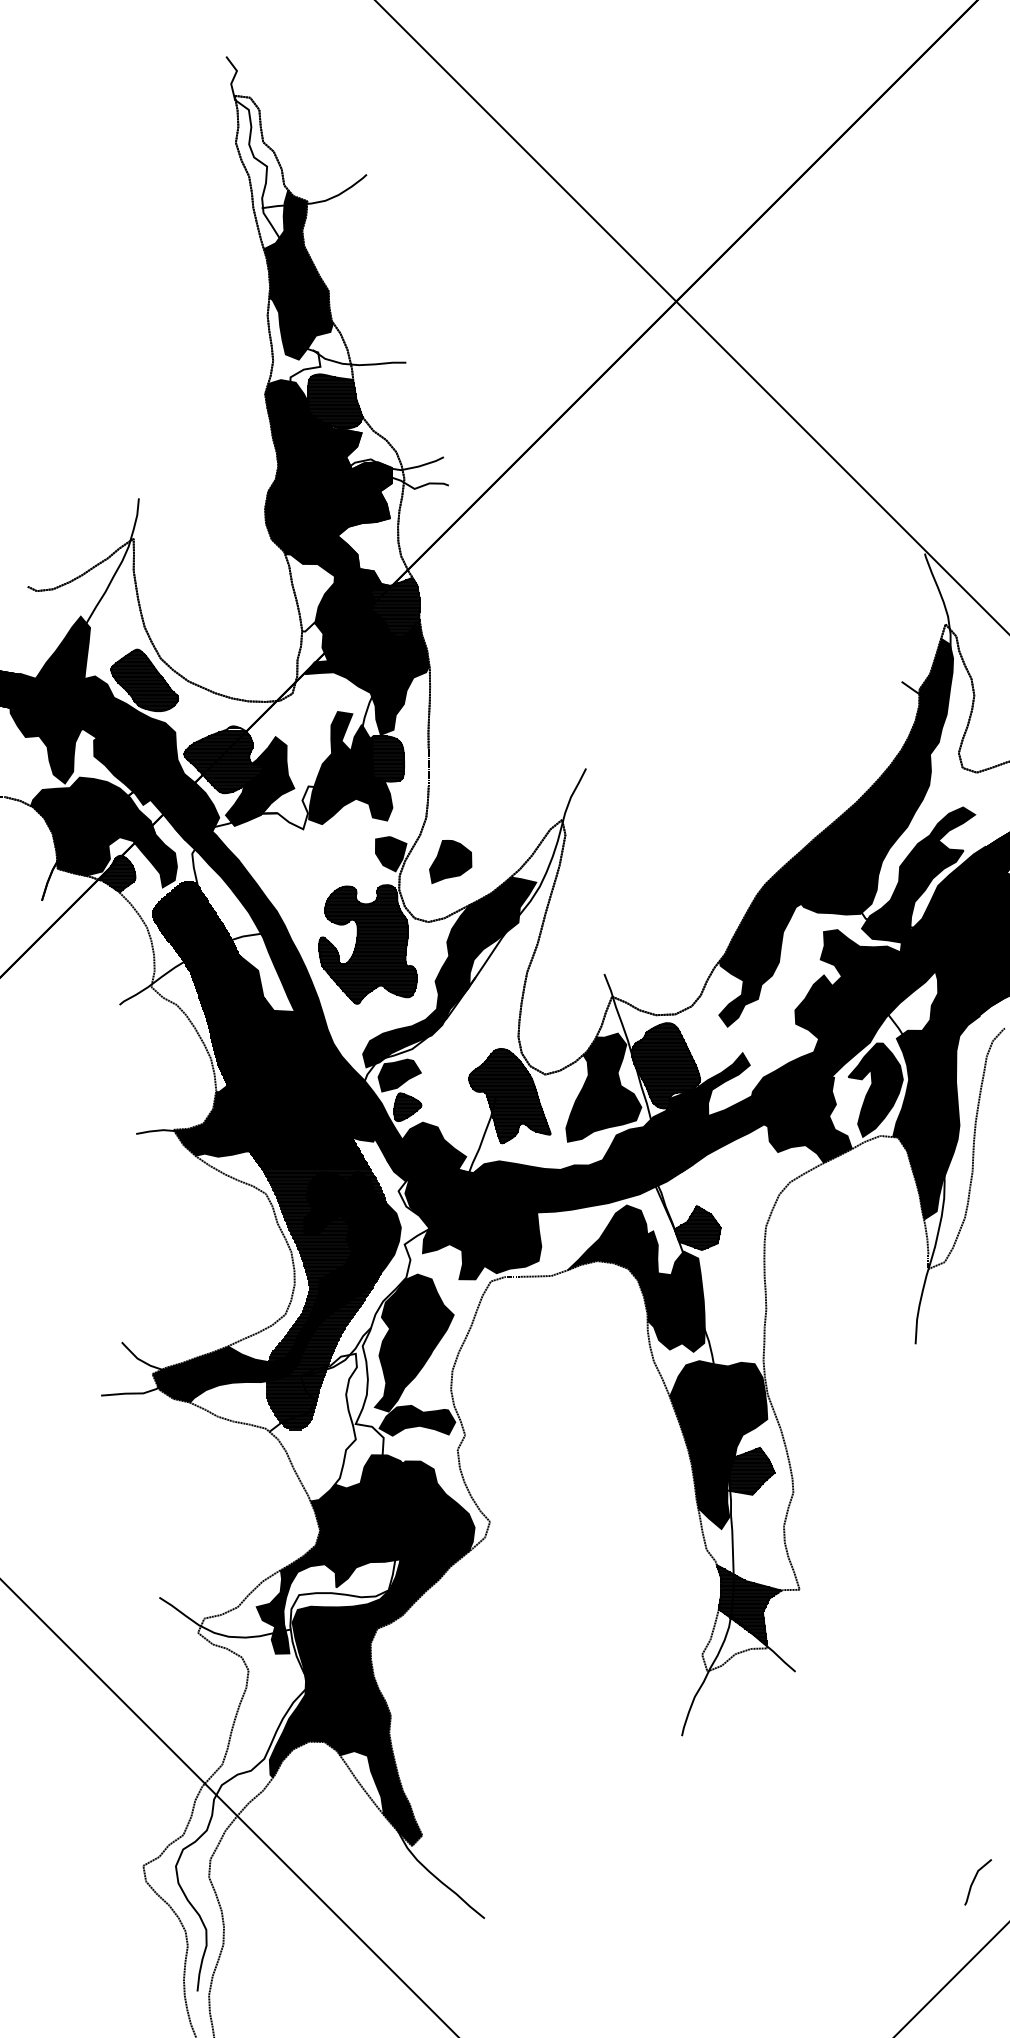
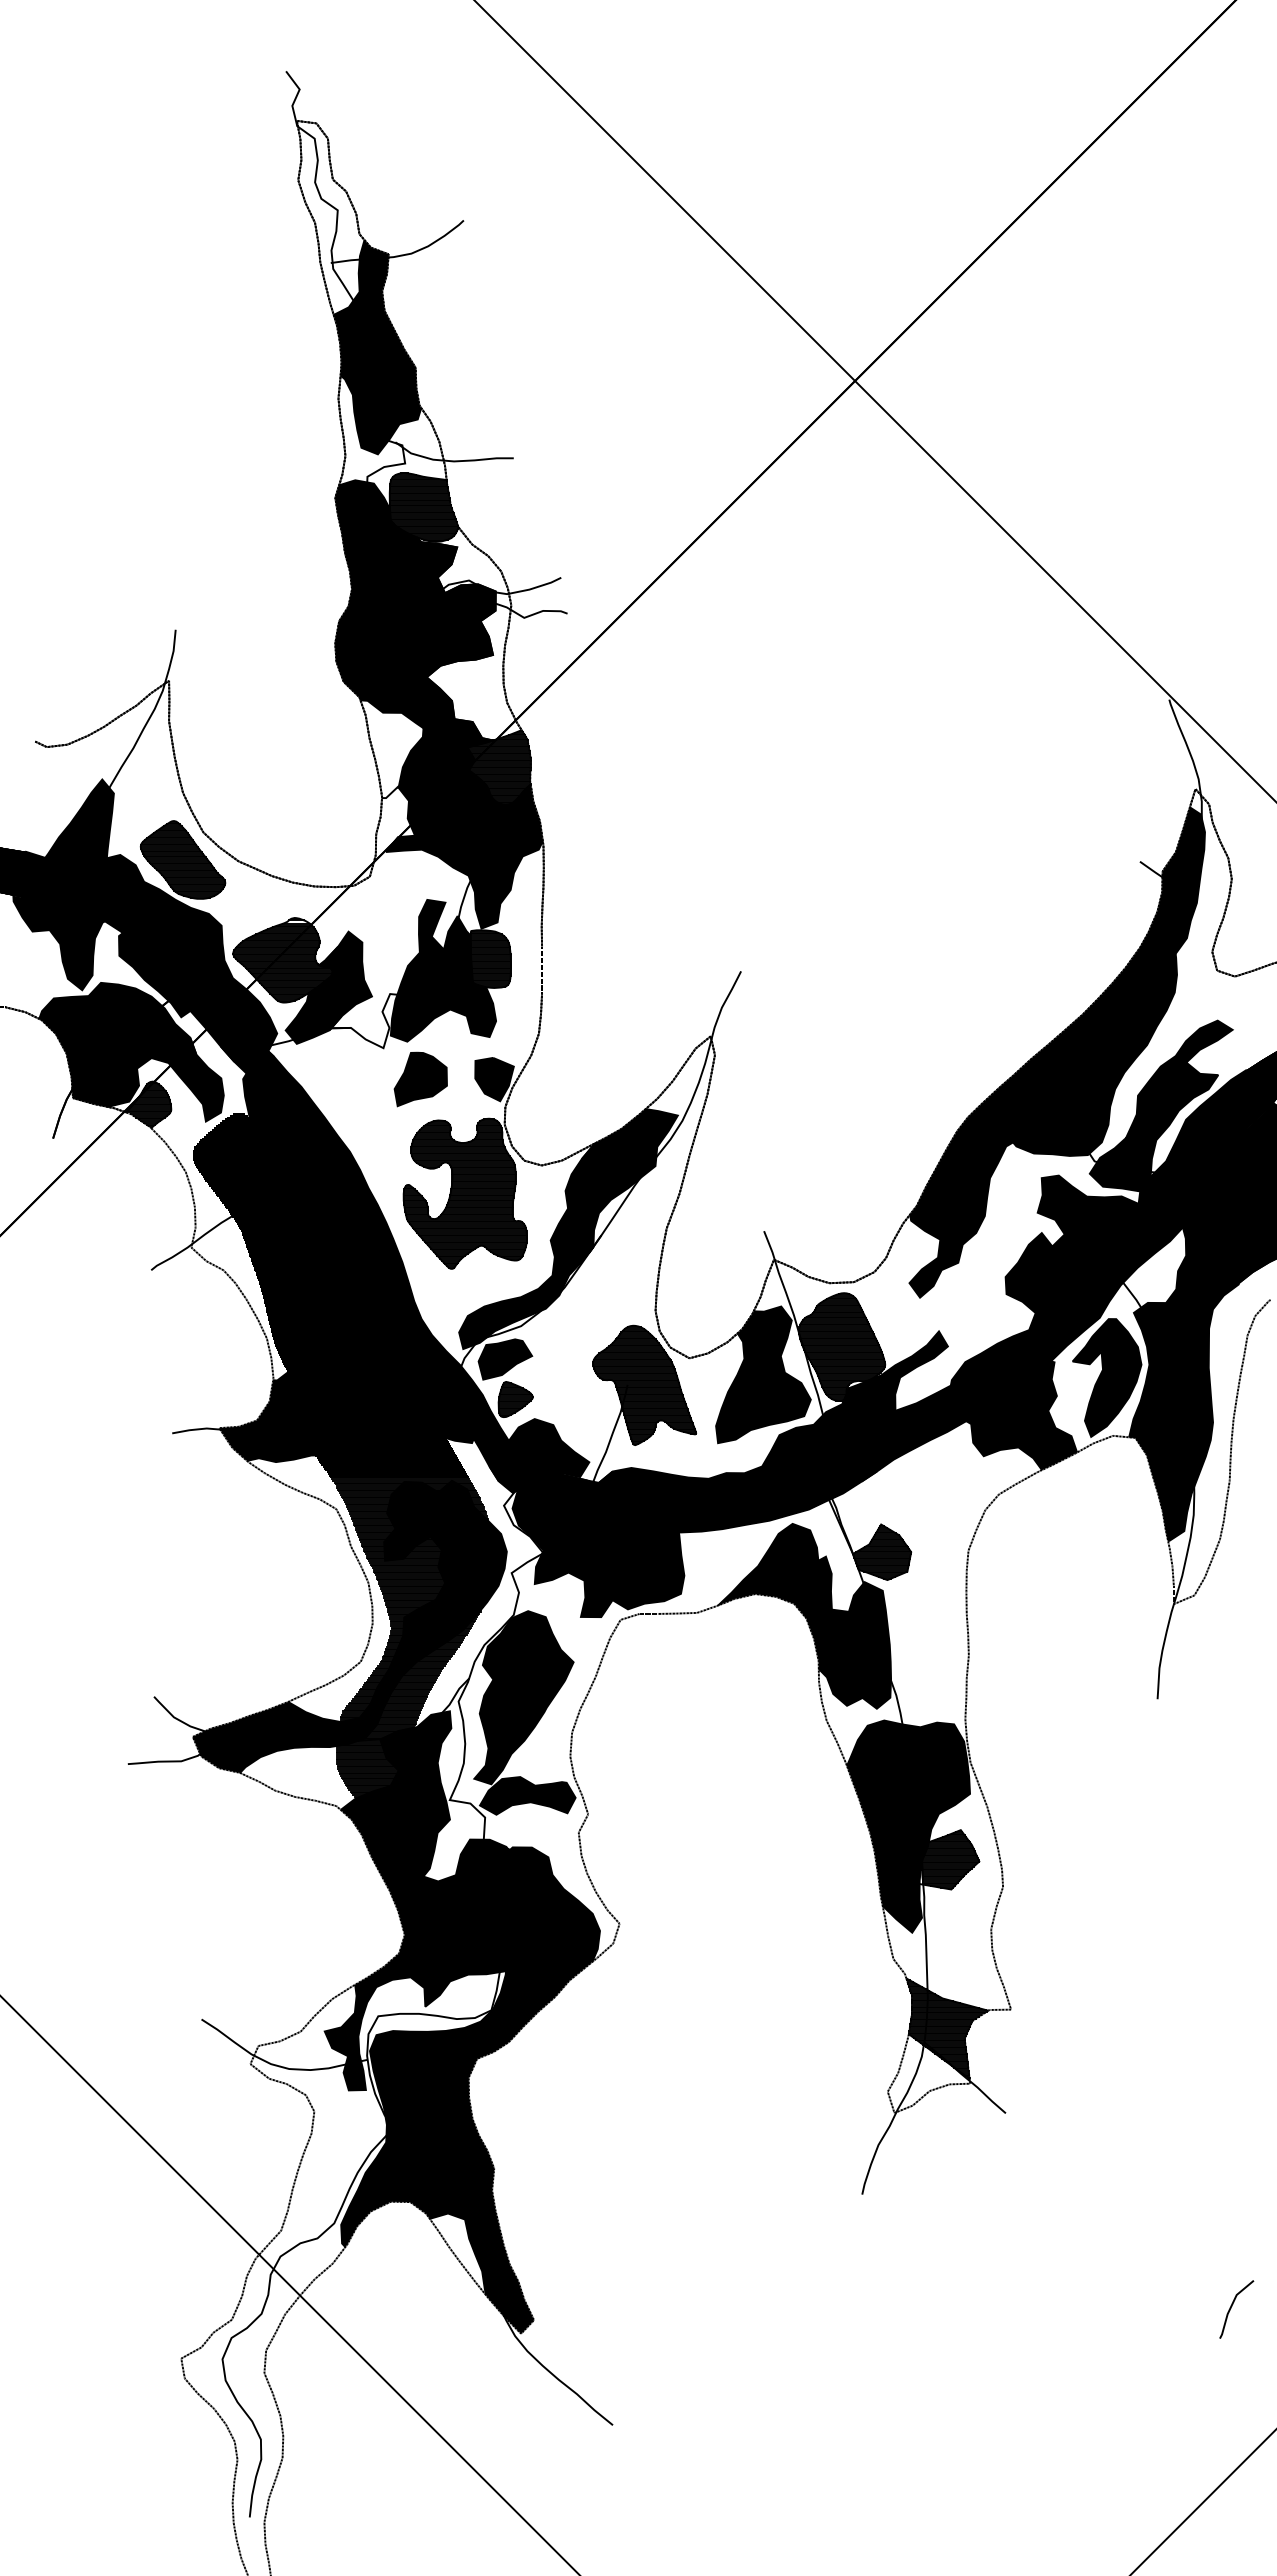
part: (450, 861) -> (420, 1079), moved
fill: (243, 930) -> (308, 1176), added
fill: (312, 1427) -> (395, 1804), added
line: (974, 1880) -> (1232, 2306), moved

